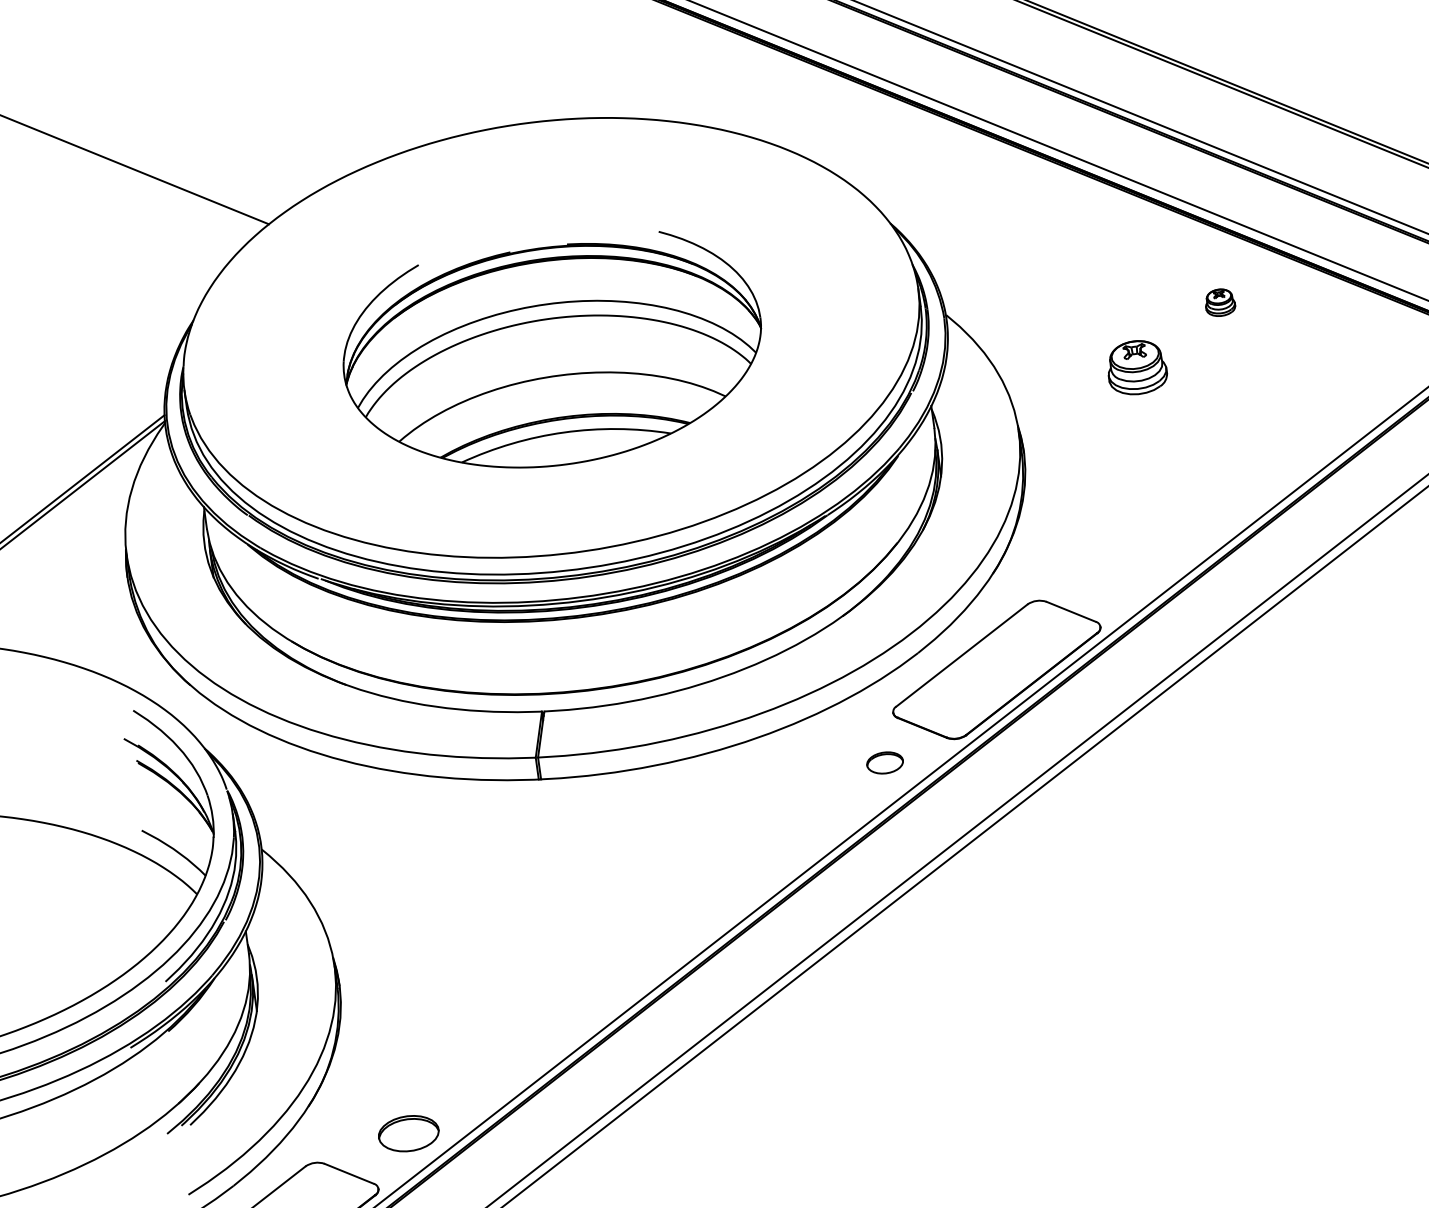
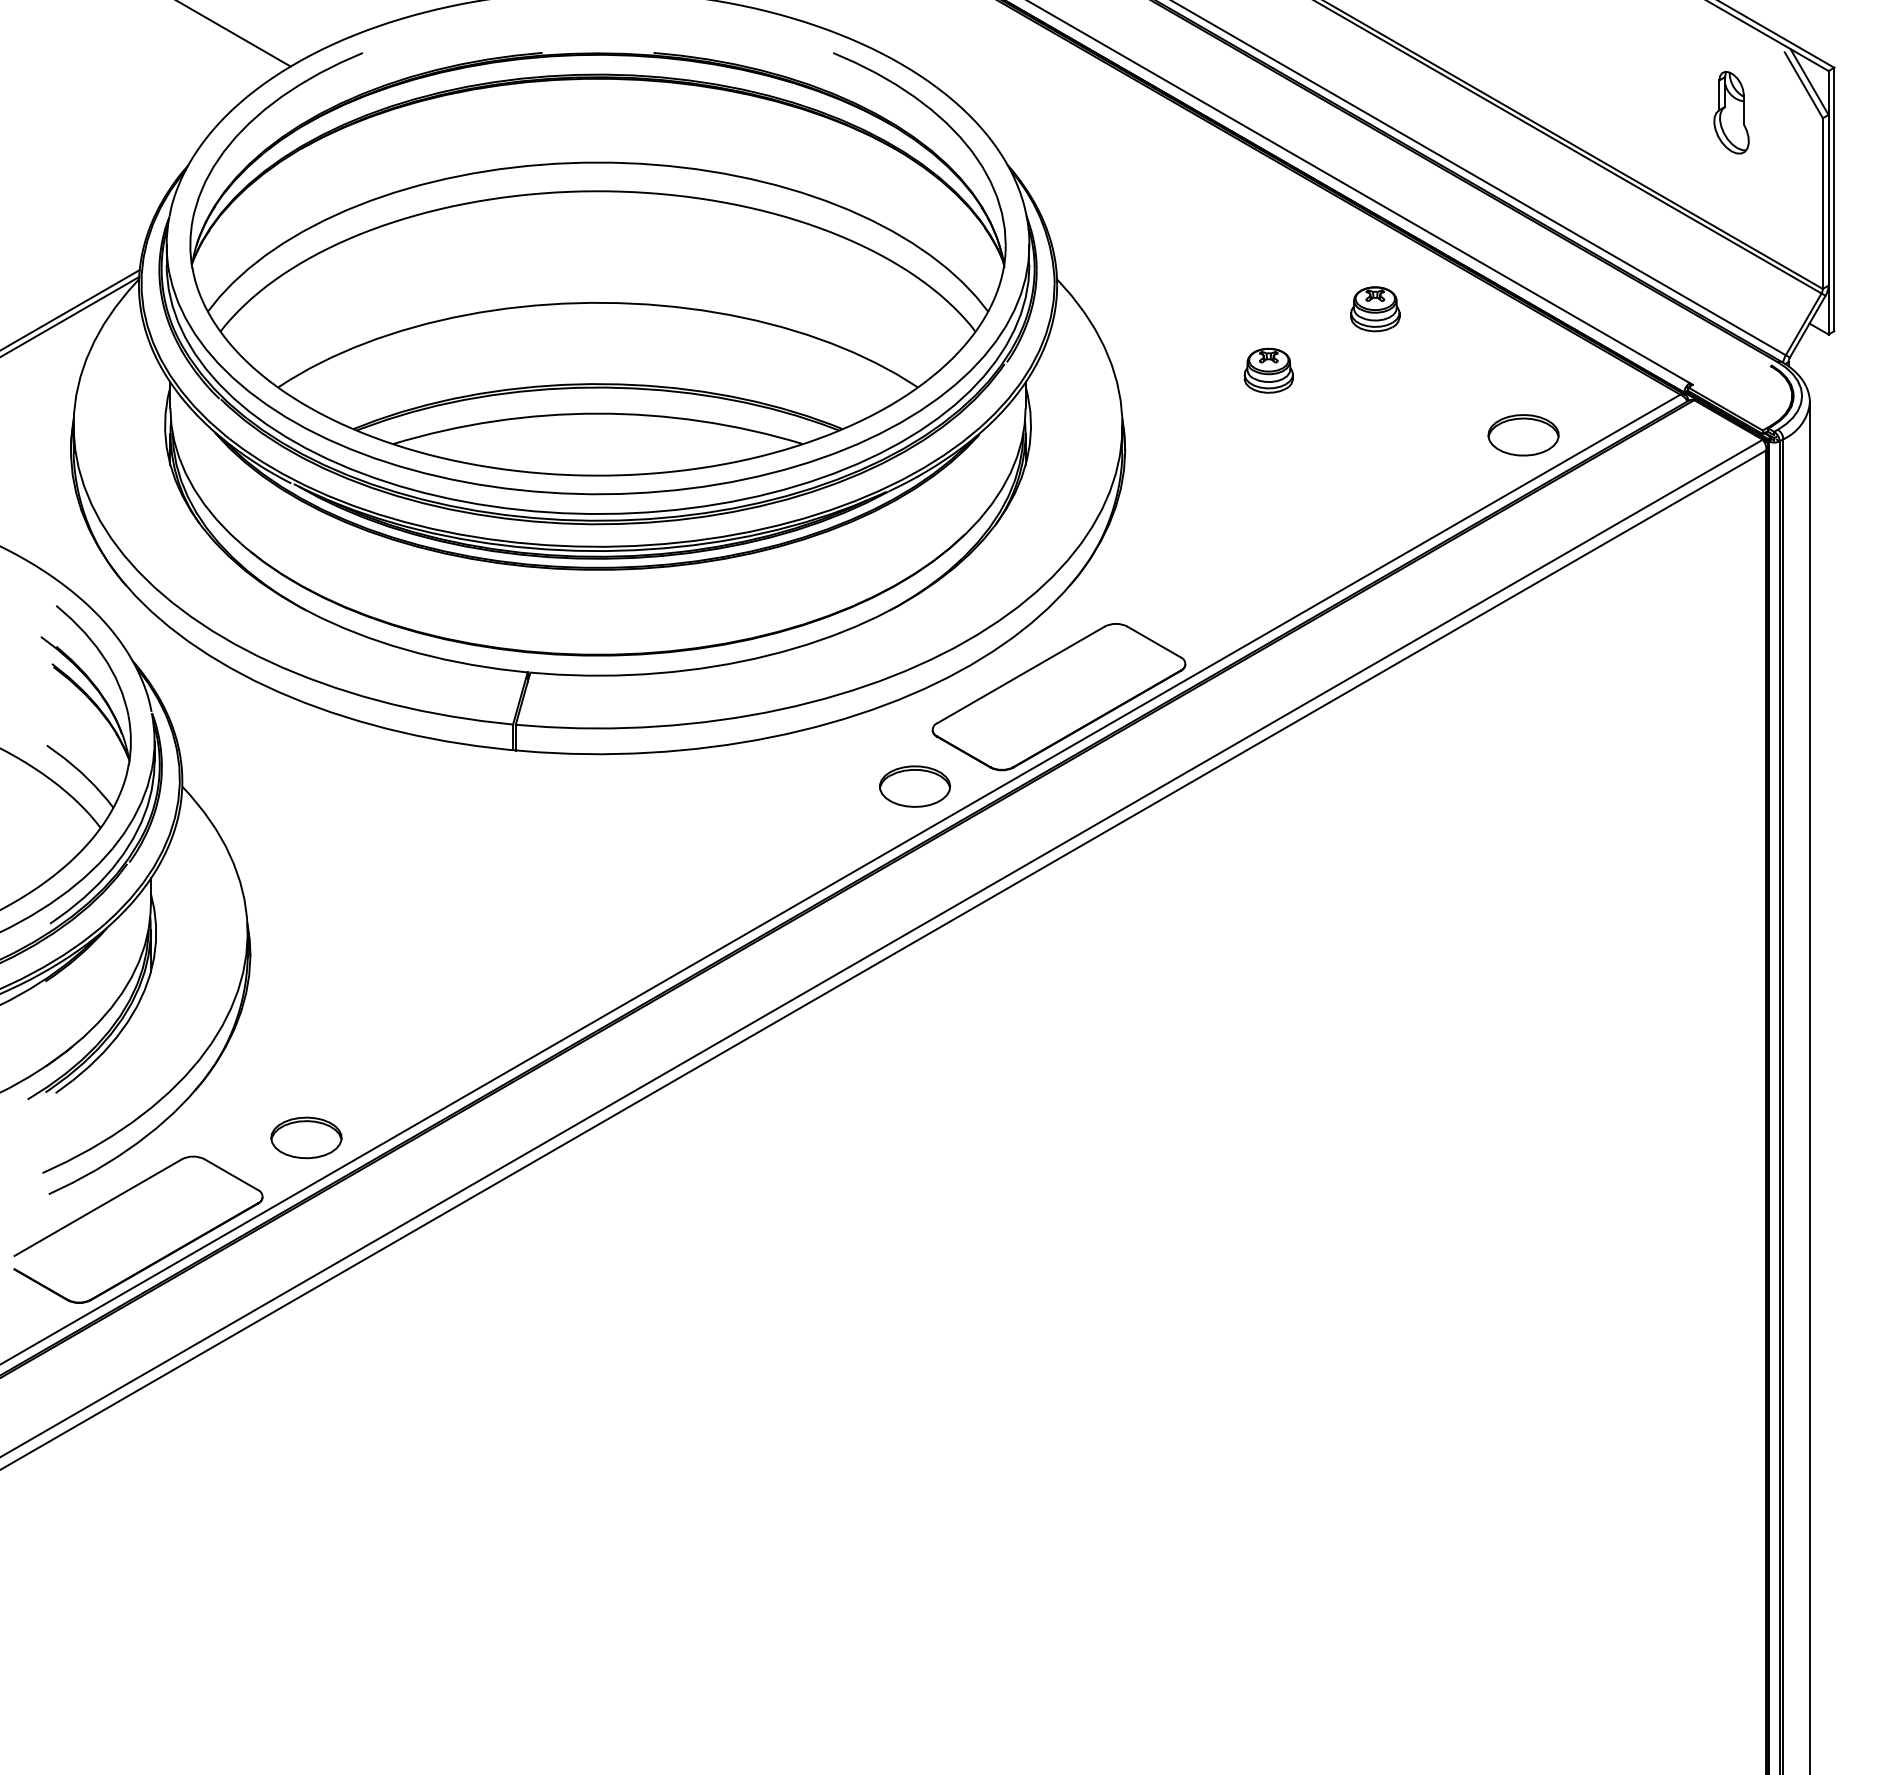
part: (1220, 302) -> (1375, 309), size x1.43
part: (553, 356) -> (597, 264), size x1.67
part: (1136, 367) -> (1268, 370), size x0.71
part: (1361, 392) -> (1523, 435), added
part: (885, 762) -> (915, 786), size x1.67

